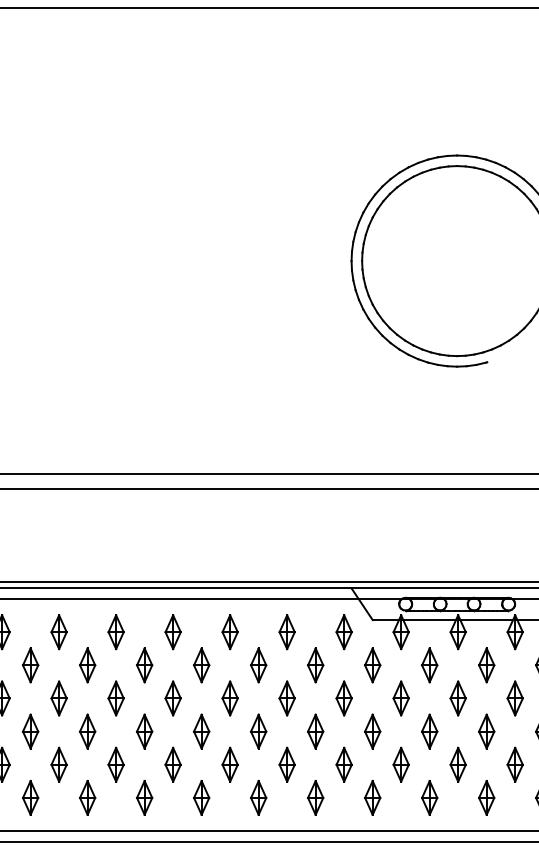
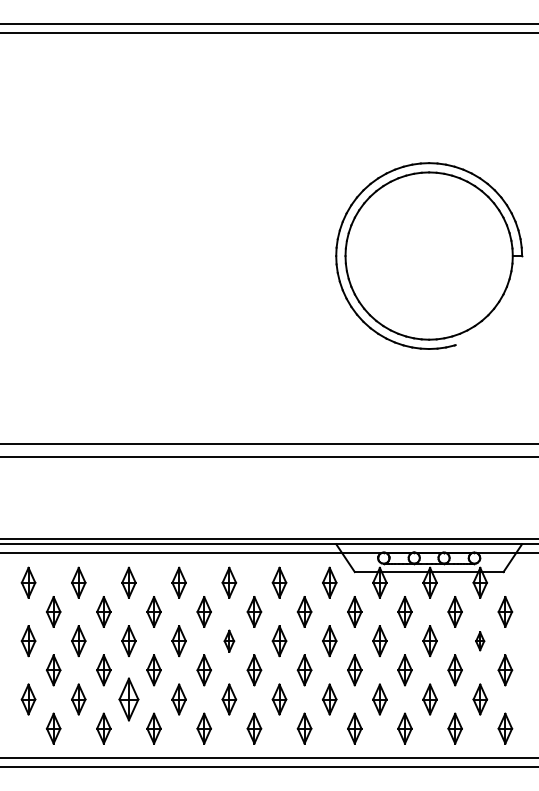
part: (230, 698) -> (229, 641), size x0.7
part: (514, 698) -> (479, 641), size x0.6
part: (115, 764) -> (128, 699), size x1.4

